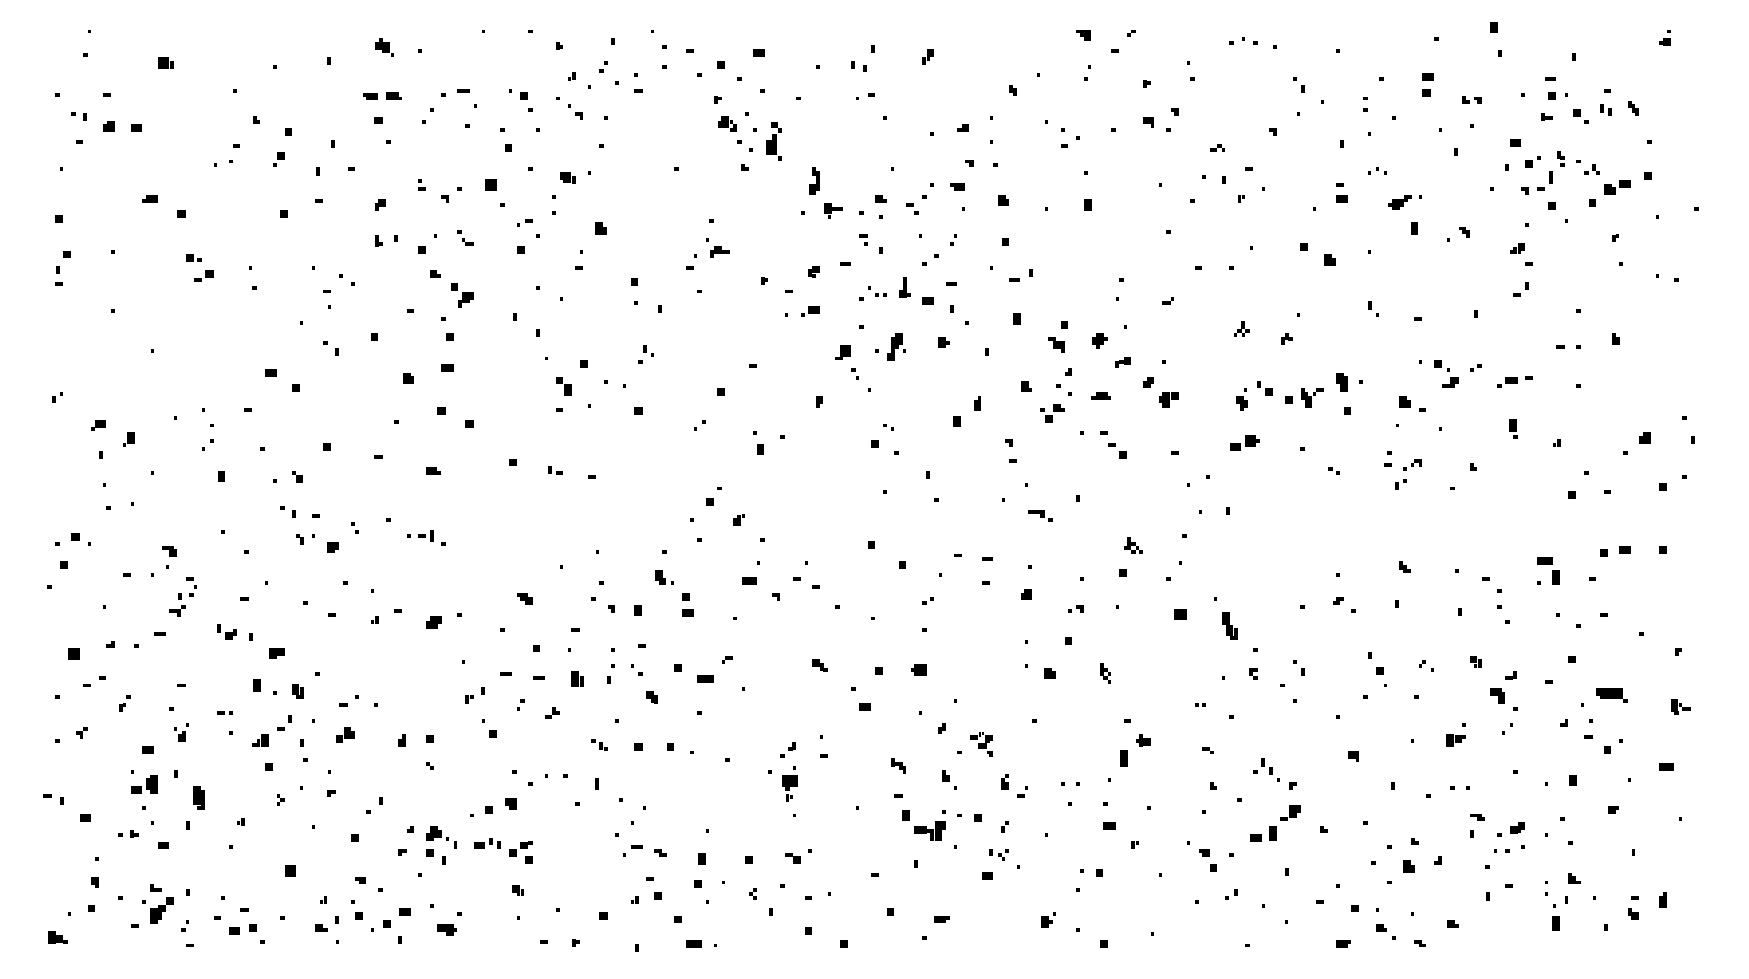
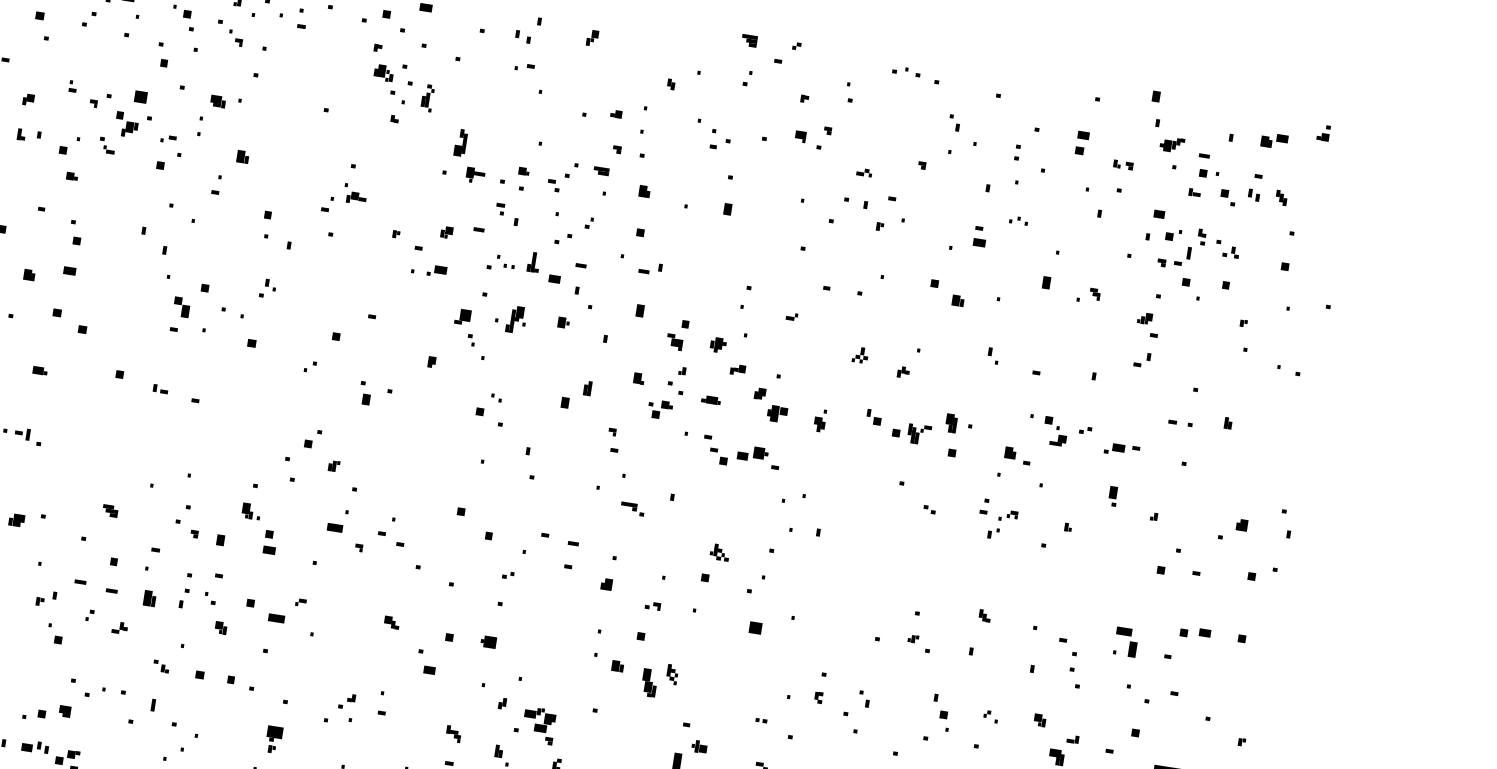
part: (774, 141) -> (427, 97), size x0.71
part: (1617, 187) -> (1274, 141), moved
part: (1399, 202) -> (1171, 144), moved
part: (462, 295) -> (127, 124), moved
part: (1241, 399) -> (819, 420), moved
part: (1244, 442) -> (752, 453), moved
part: (1229, 625) -> (649, 682), moved
part: (981, 744) -> (538, 725), size x1.43
part: (789, 788) -> (273, 739), moved

